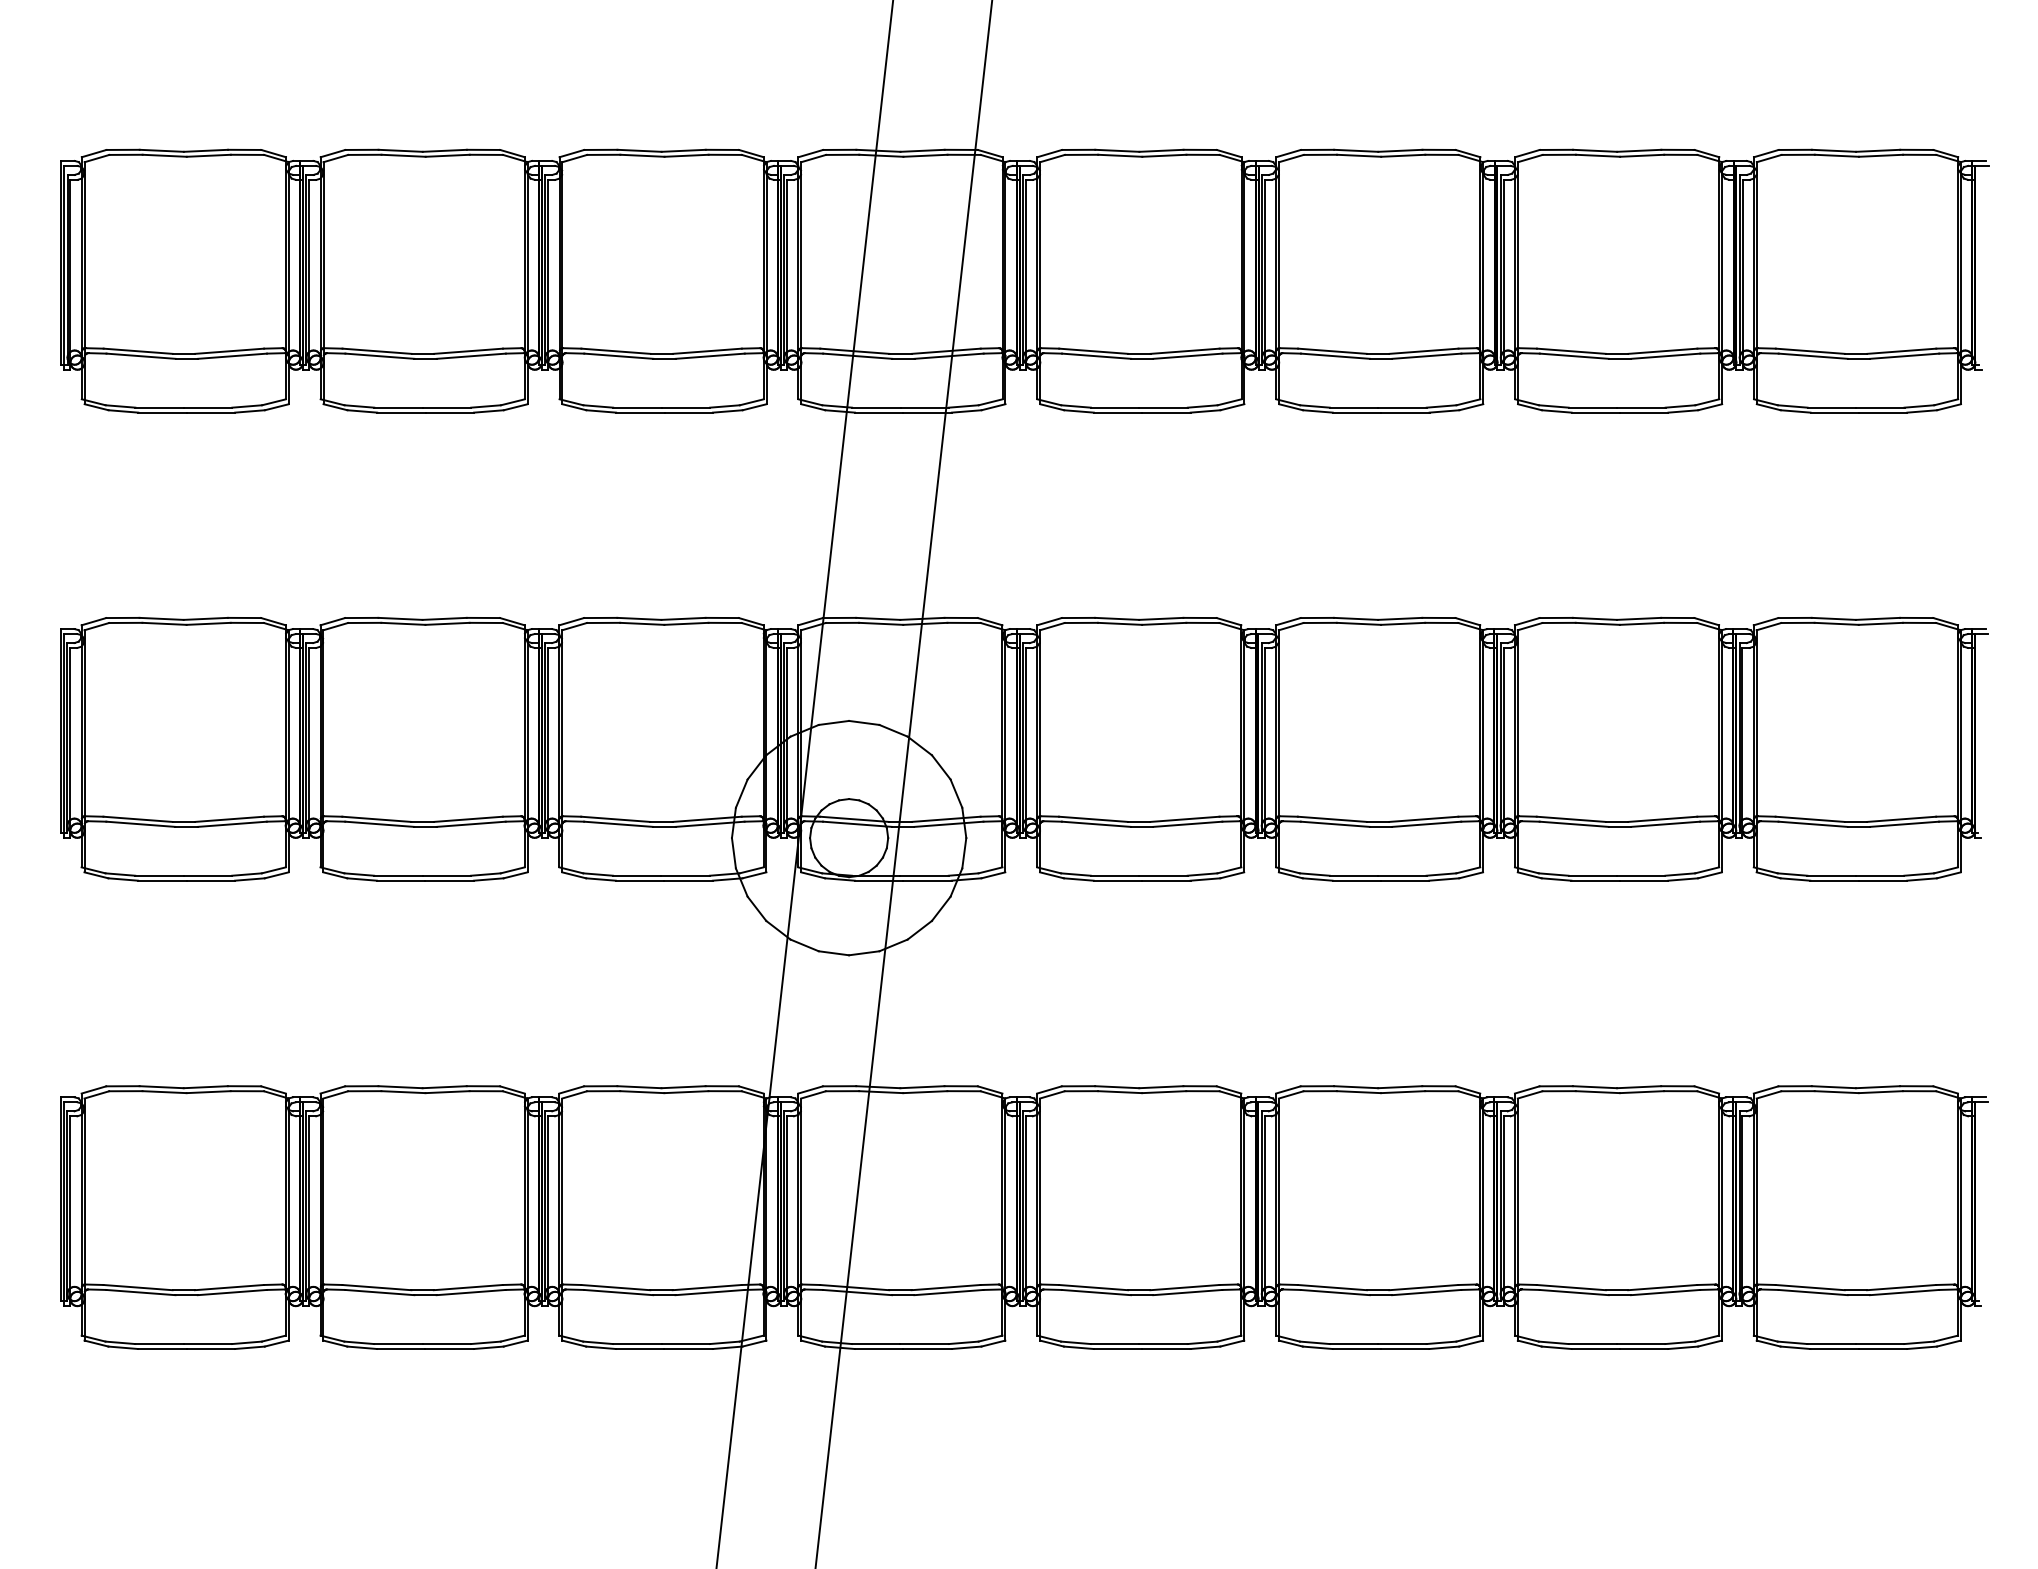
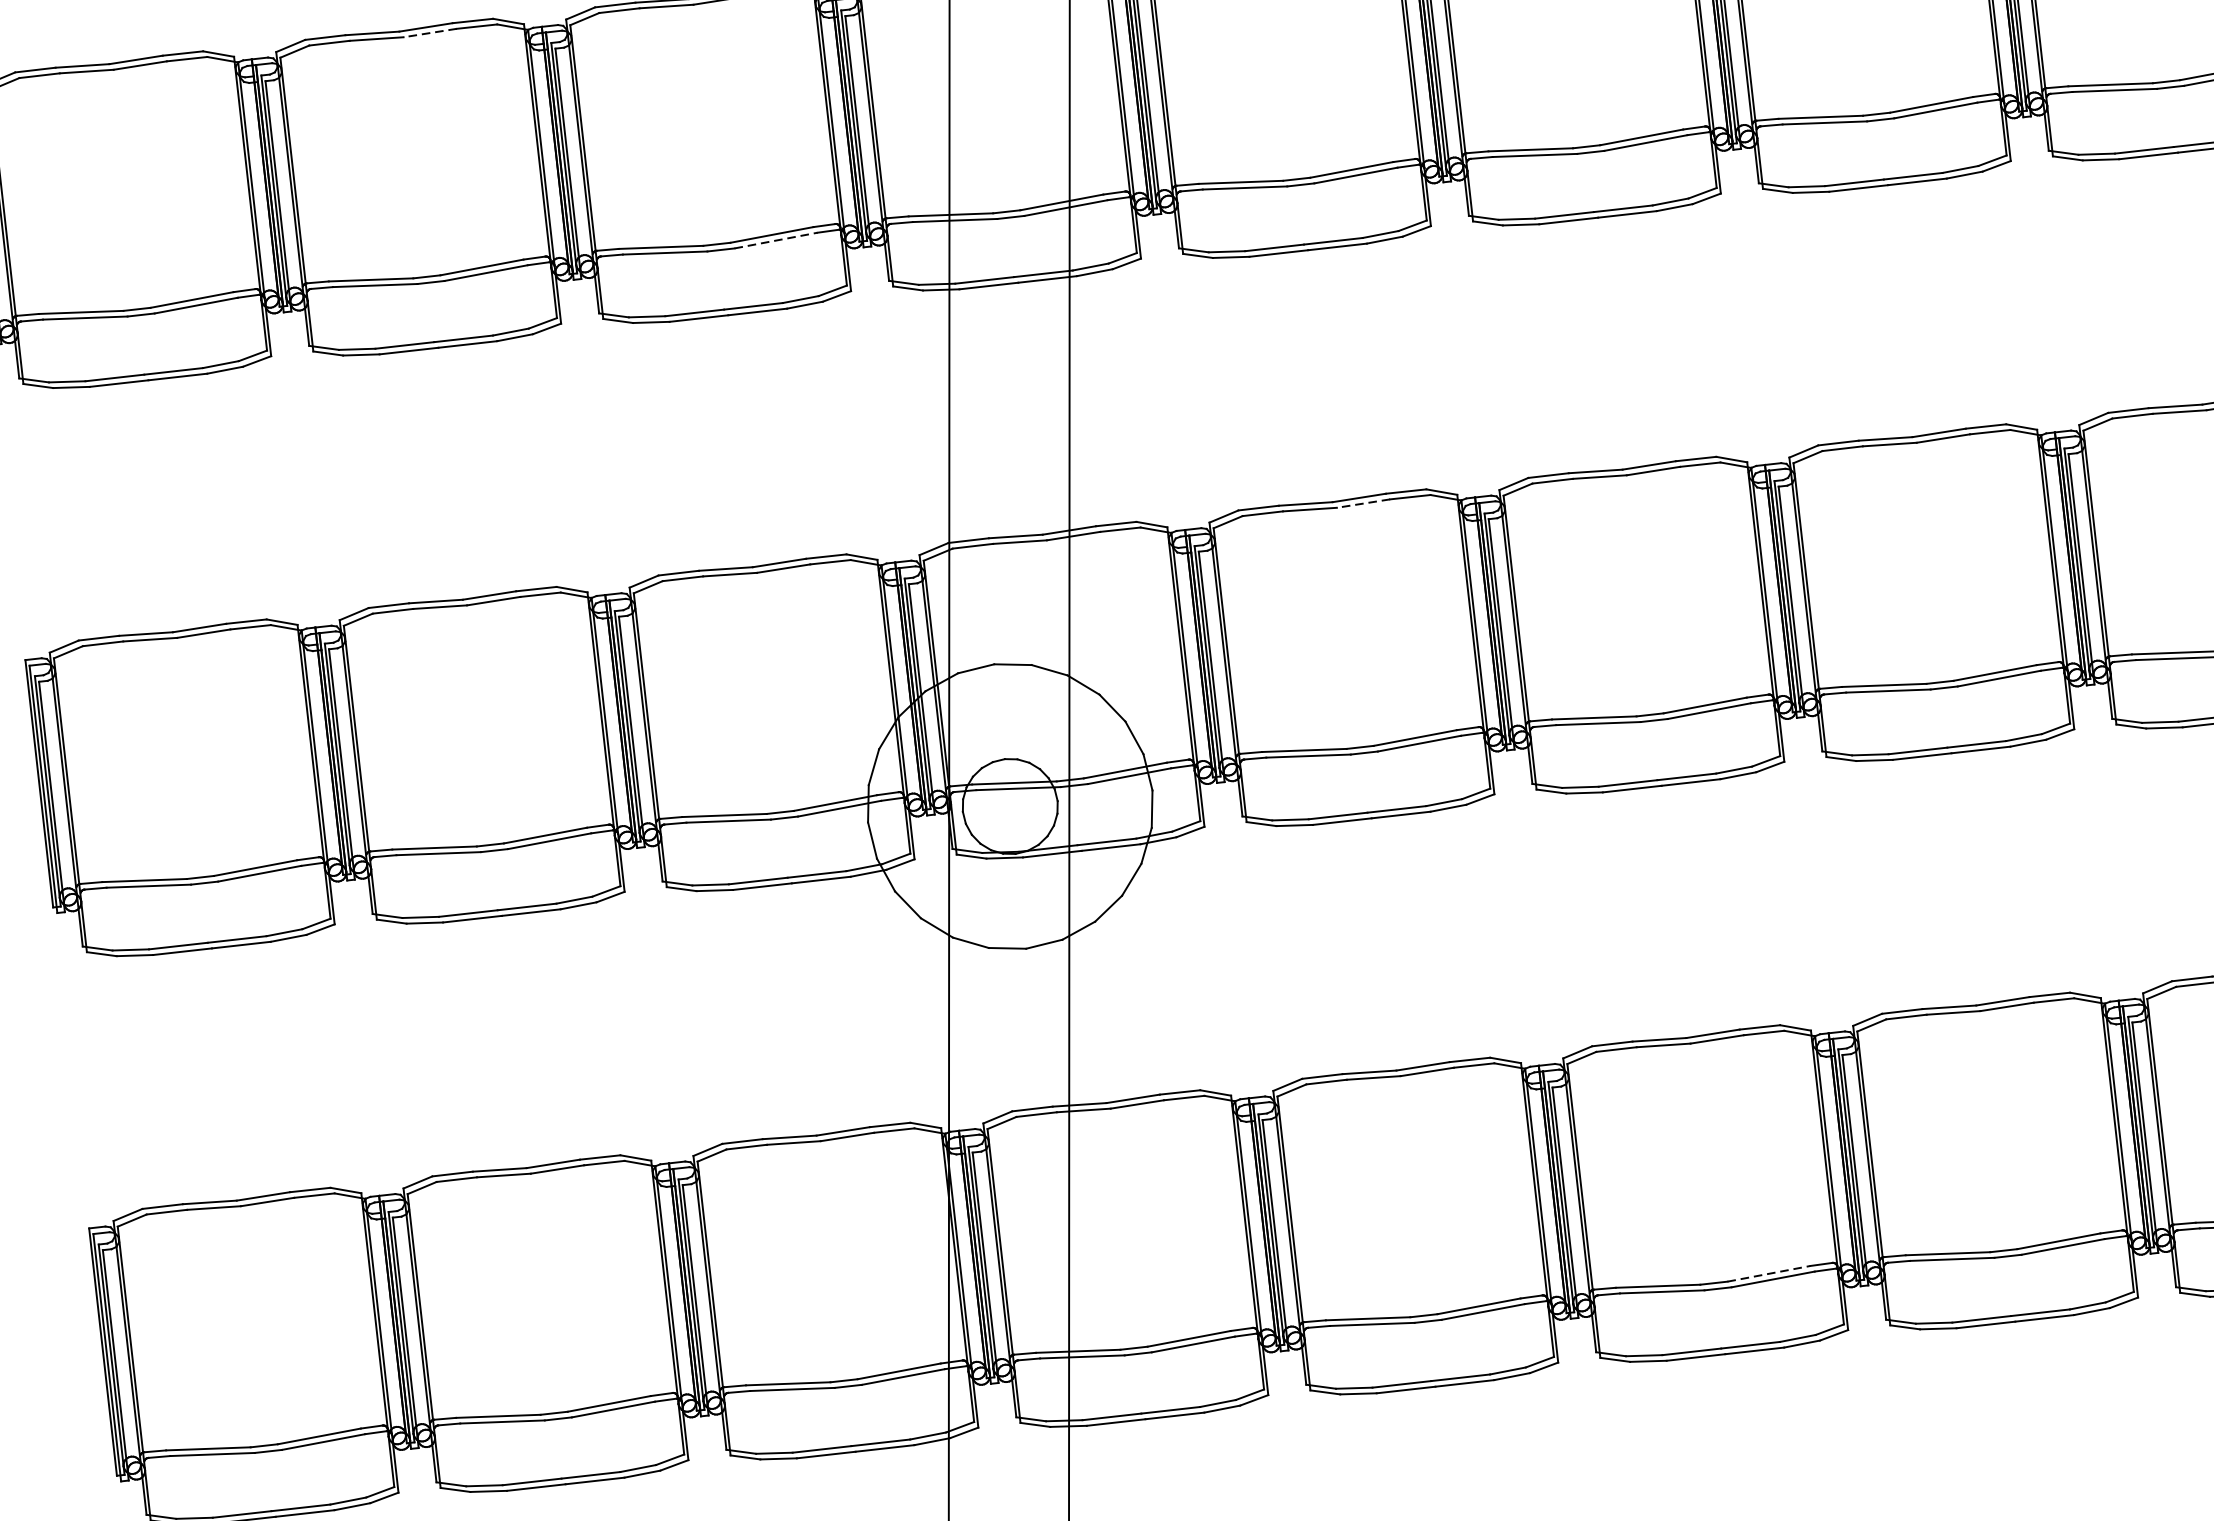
line: (447, 155) -> (429, 32), solid -> dashed
line: (710, 356) -> (776, 240), solid -> dashed
line: (1163, 623) -> (1362, 503), solid -> dashed
line: (1423, 1287) -> (1768, 1273), solid -> dashed

